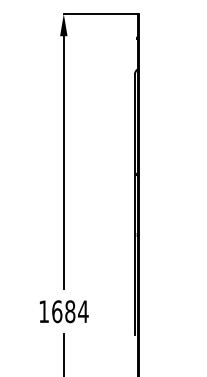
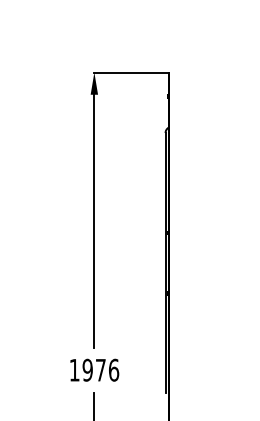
text: (69, 310) -> (100, 369), 1684 -> 1976

